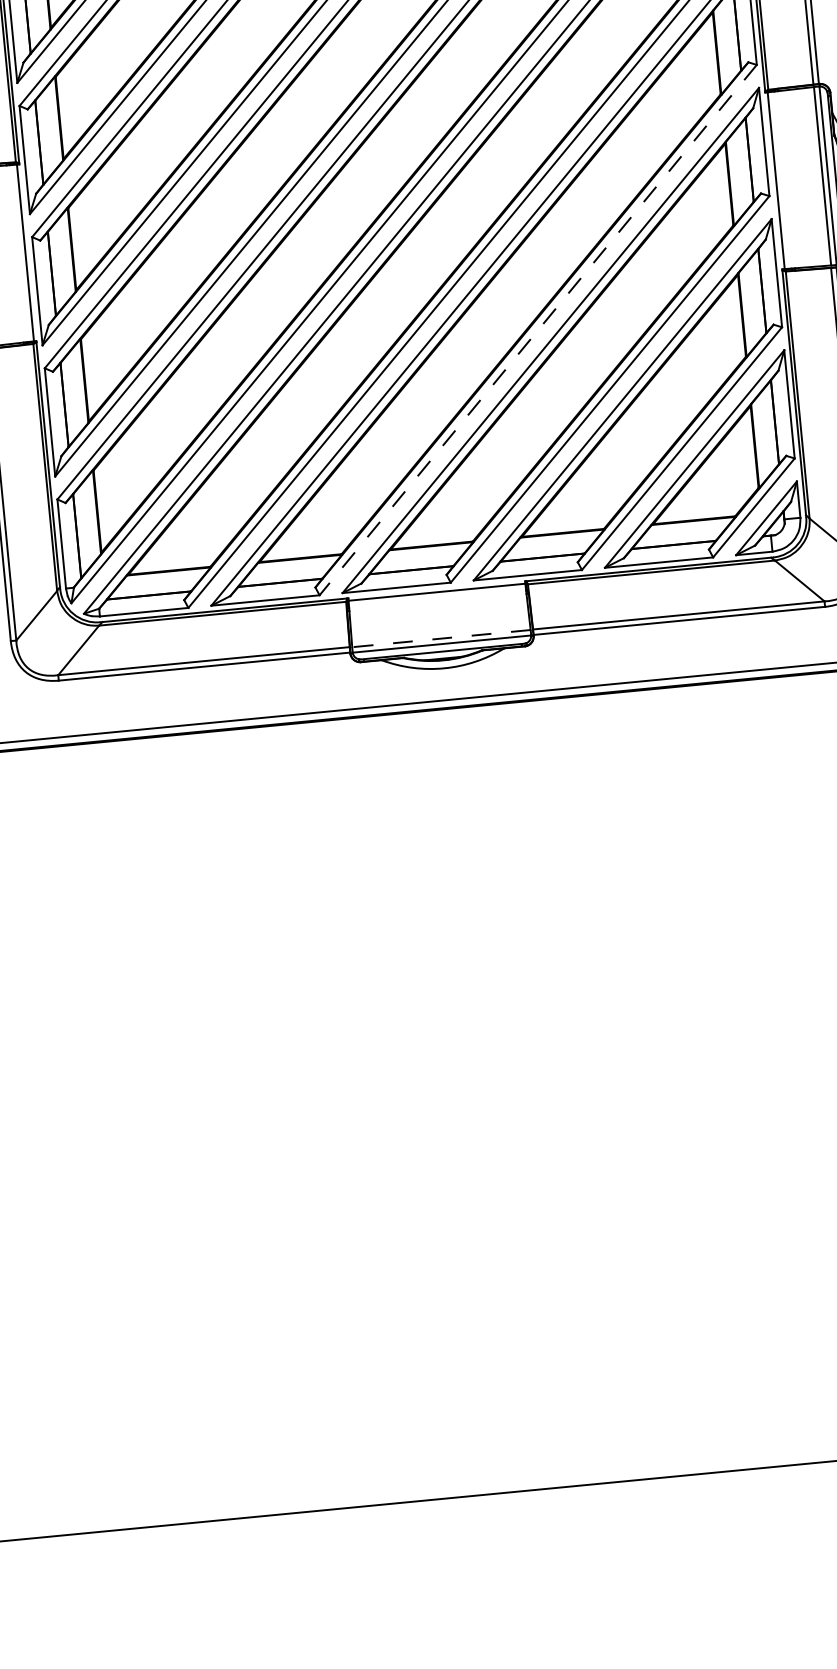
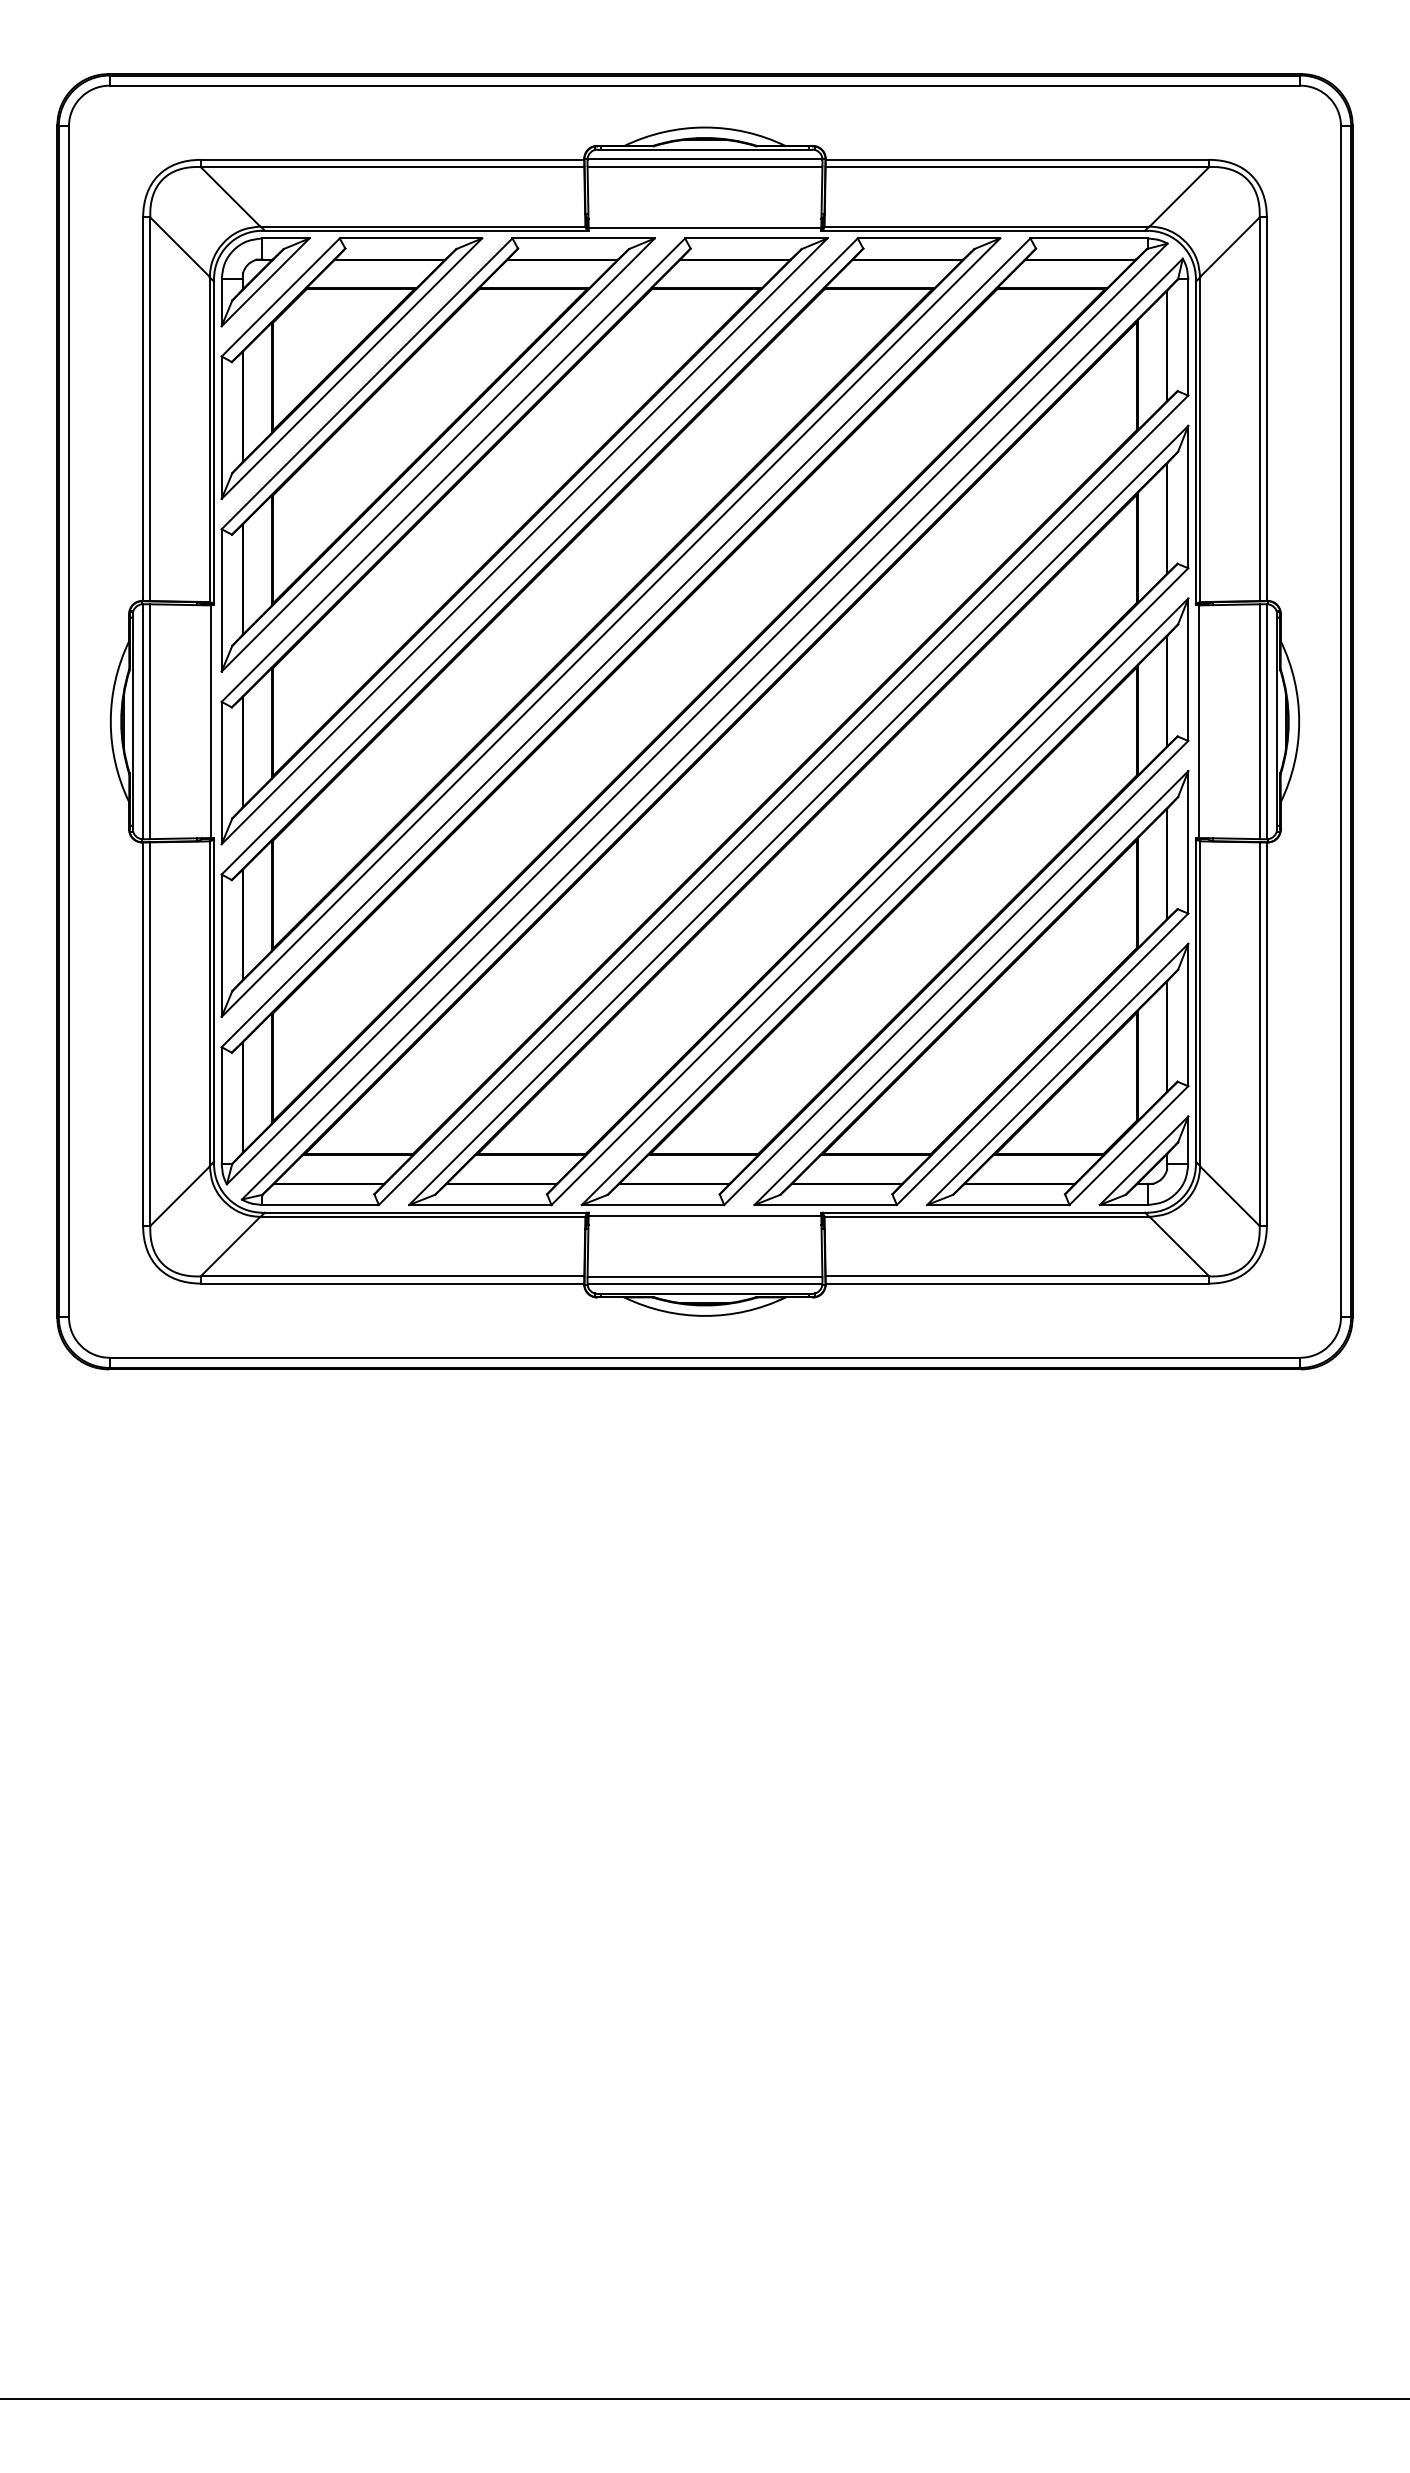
line: (537, 330) -> (869, 887), dashed -> solid
line: (441, 638) -> (704, 1276), dashed -> solid

